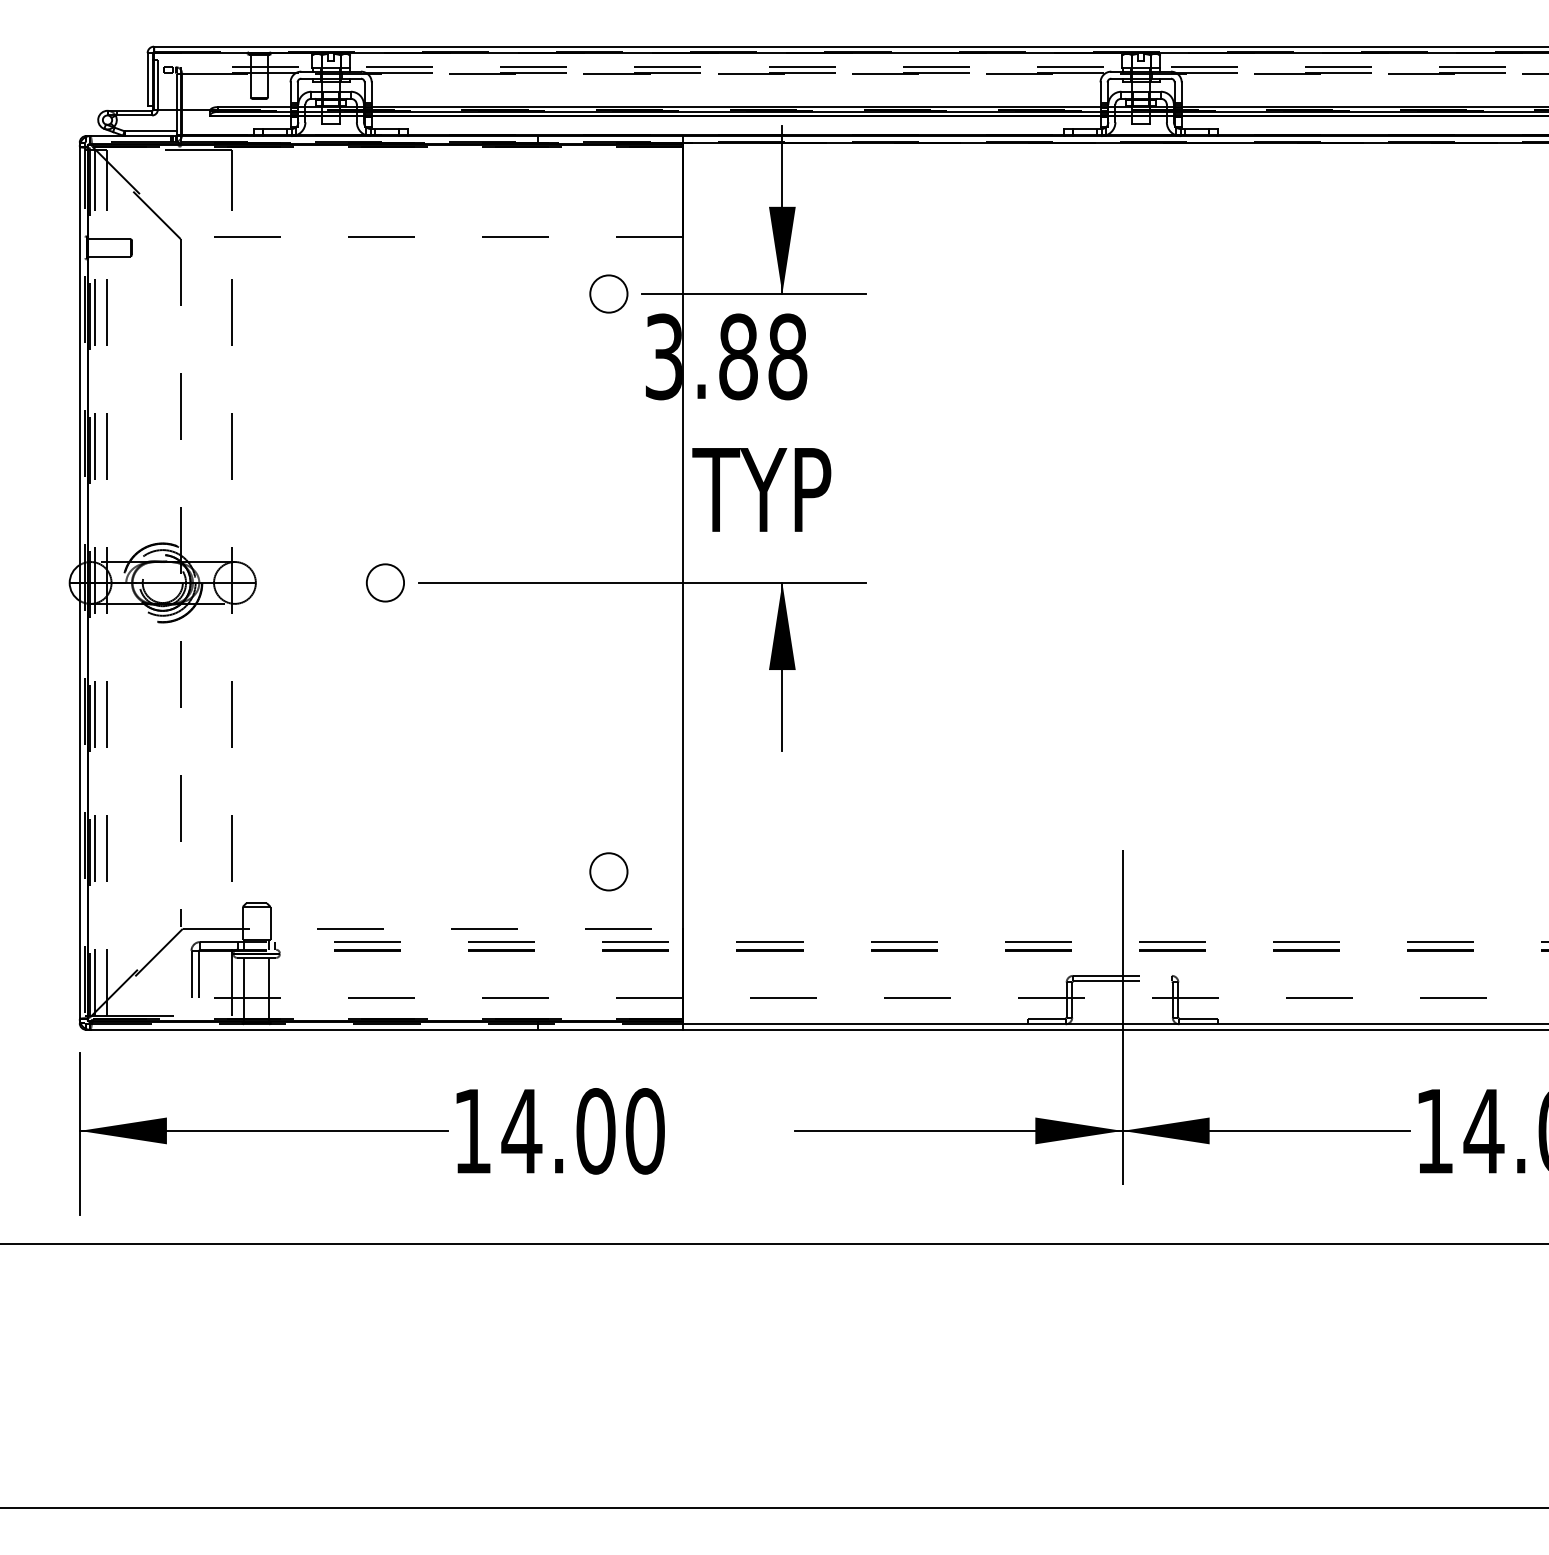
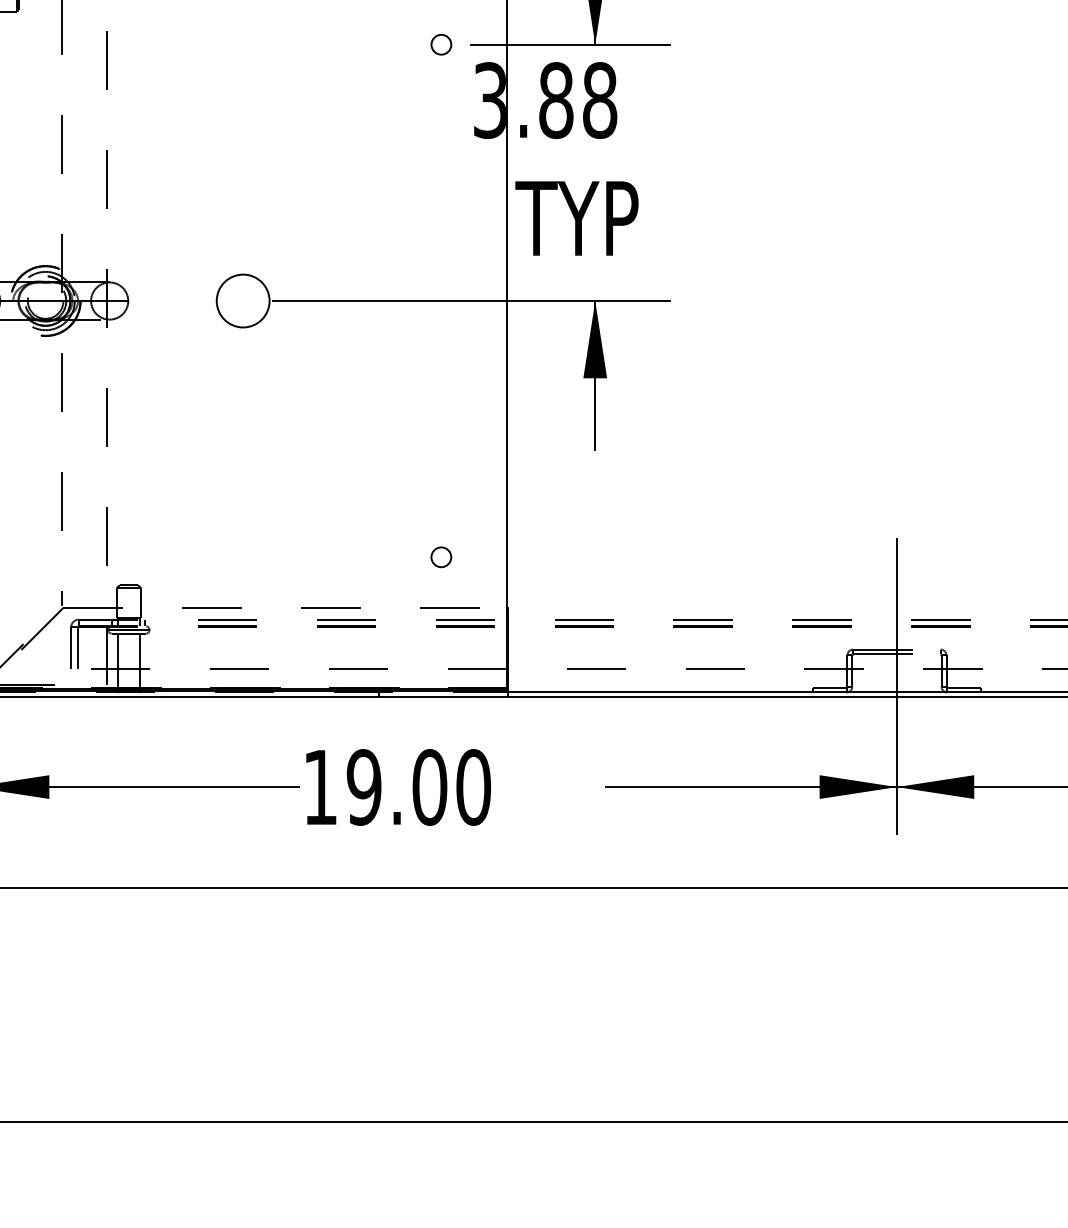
circle: (608, 293) -> (441, 44), size x0.6
circle: (385, 582) -> (243, 300), size x1.6
circle: (608, 871) -> (441, 556), size x0.6
text: (521, 1131) -> (363, 787), 14.00 -> 19.00

